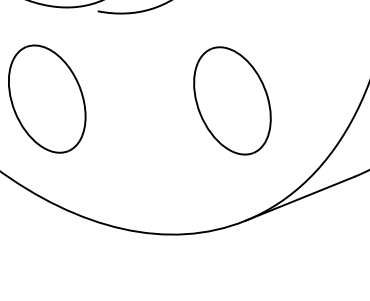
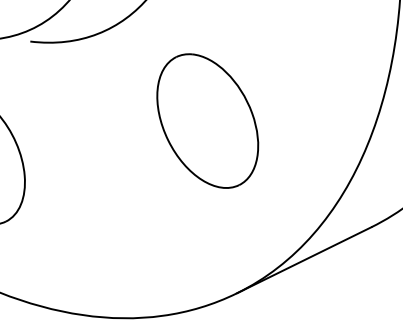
part: (232, 100) -> (207, 120), moved

